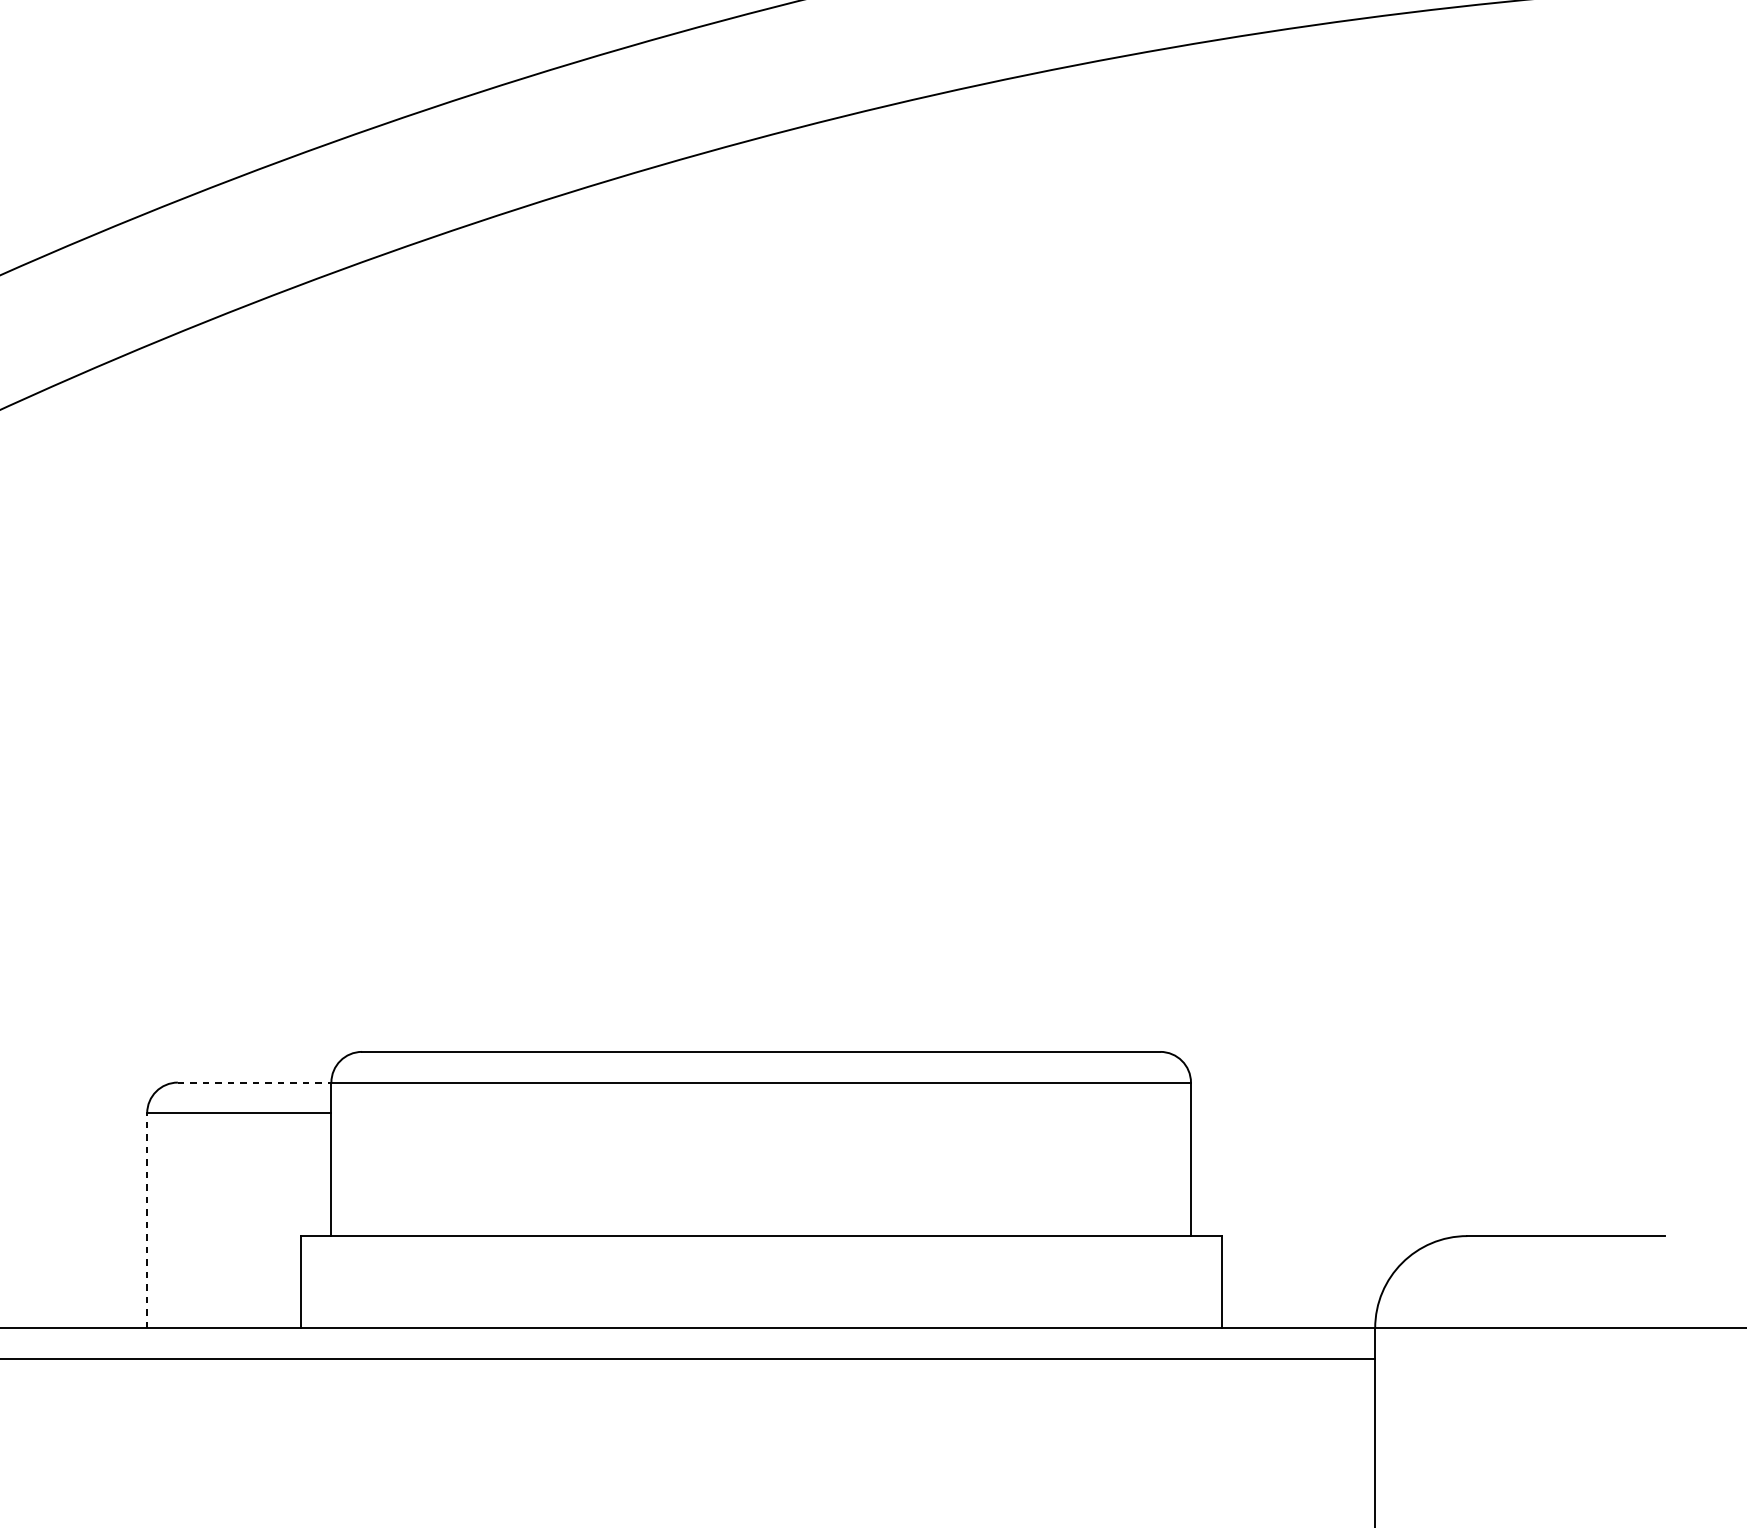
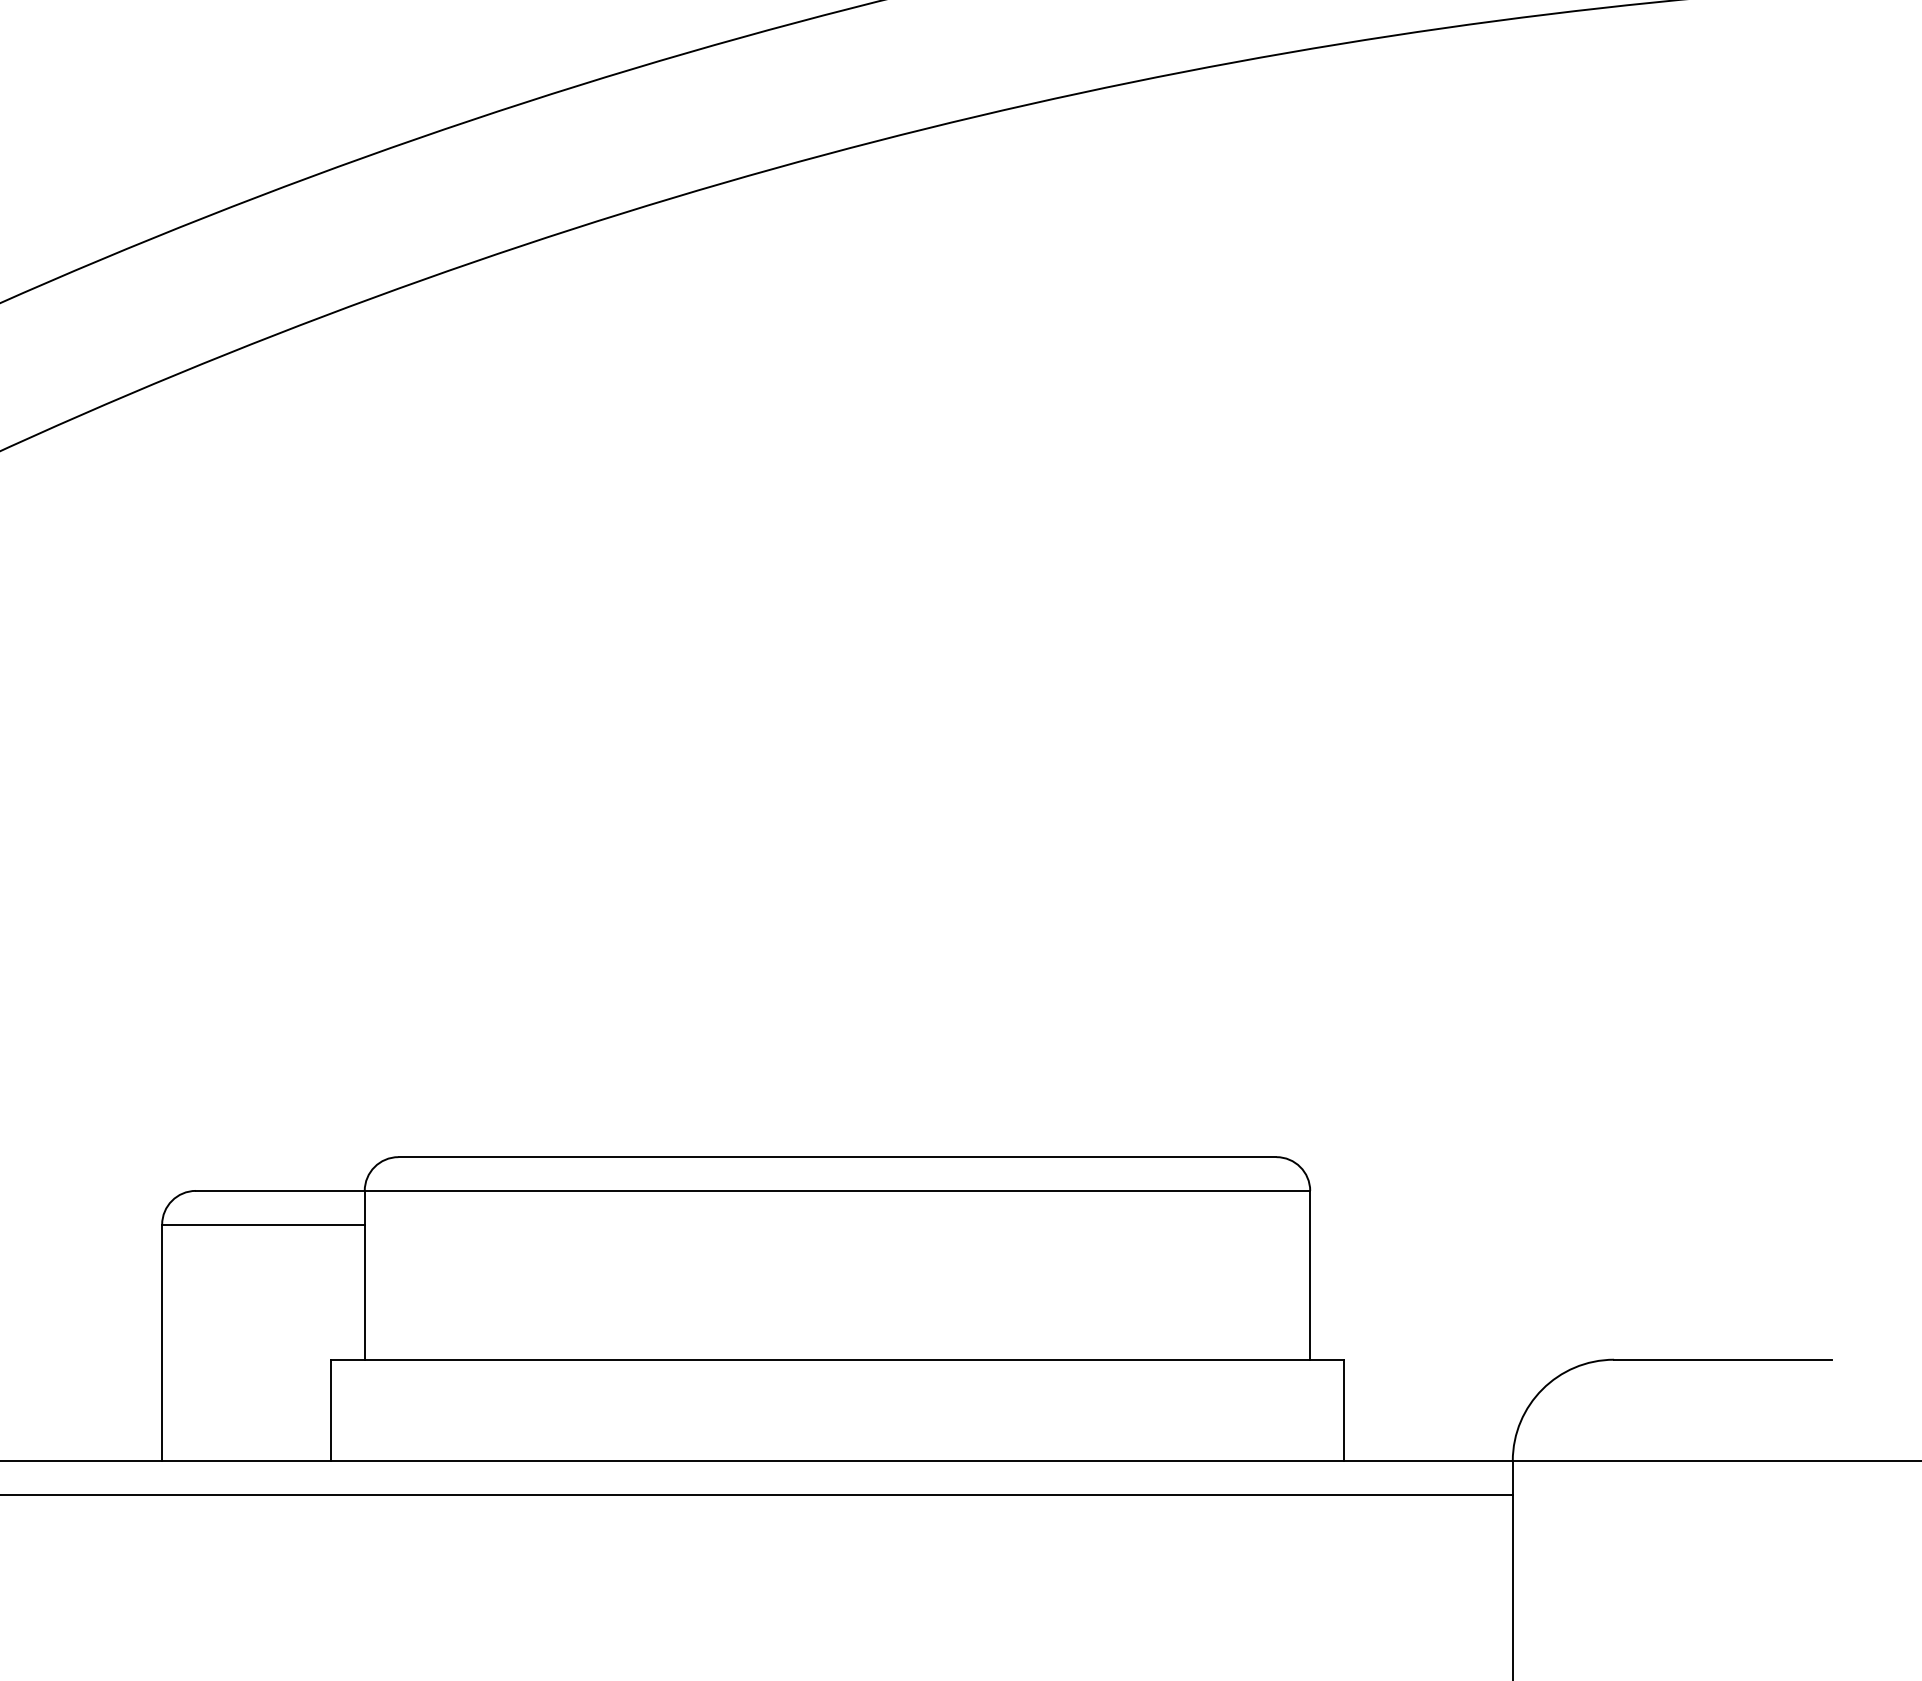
line: (254, 1082) -> (280, 1190), dashed -> solid
line: (147, 1220) -> (162, 1342), dashed -> solid

